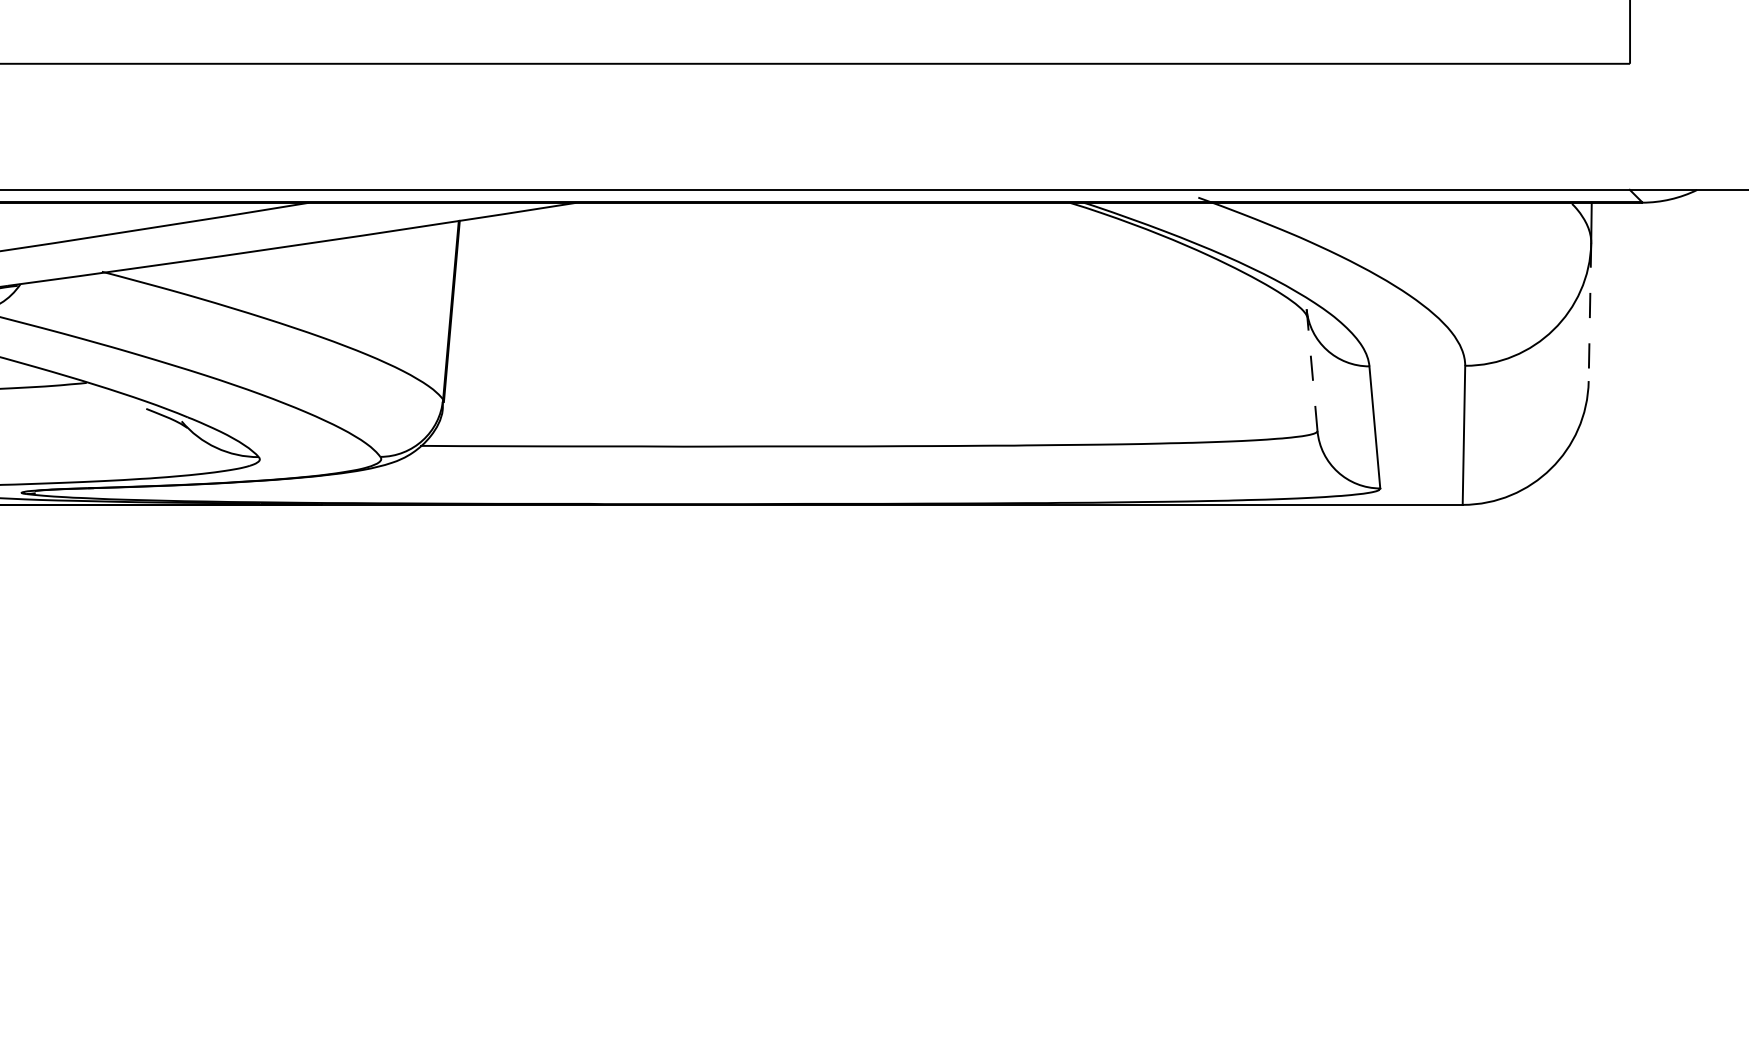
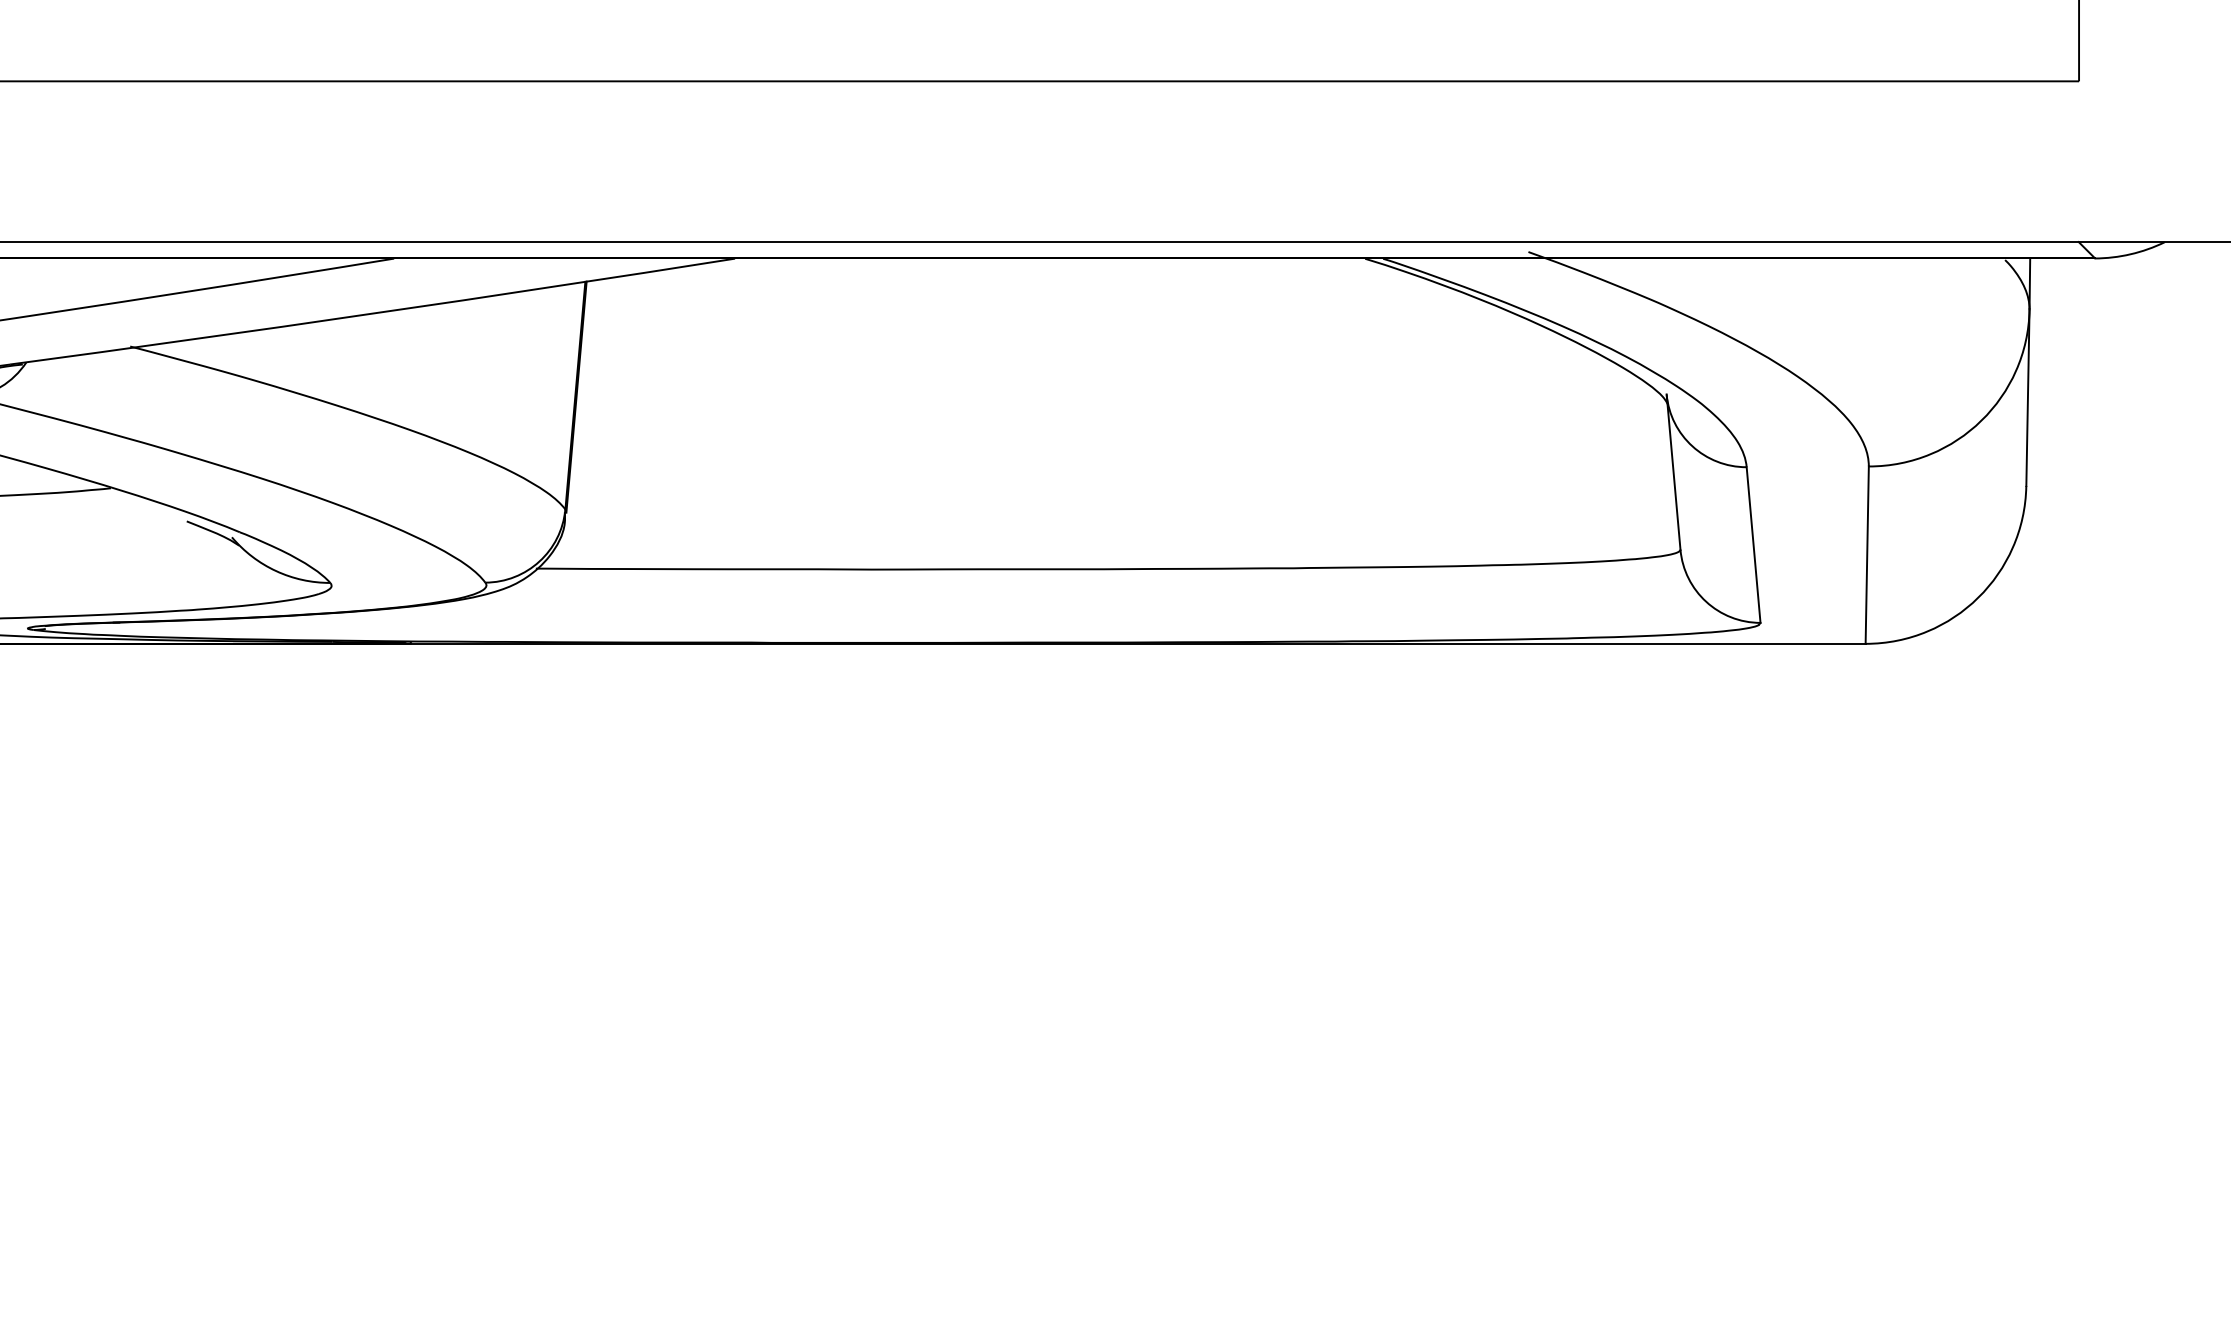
line: (1589, 312) -> (2027, 398), dashed -> solid
line: (1312, 369) -> (1674, 471), dashed -> solid

